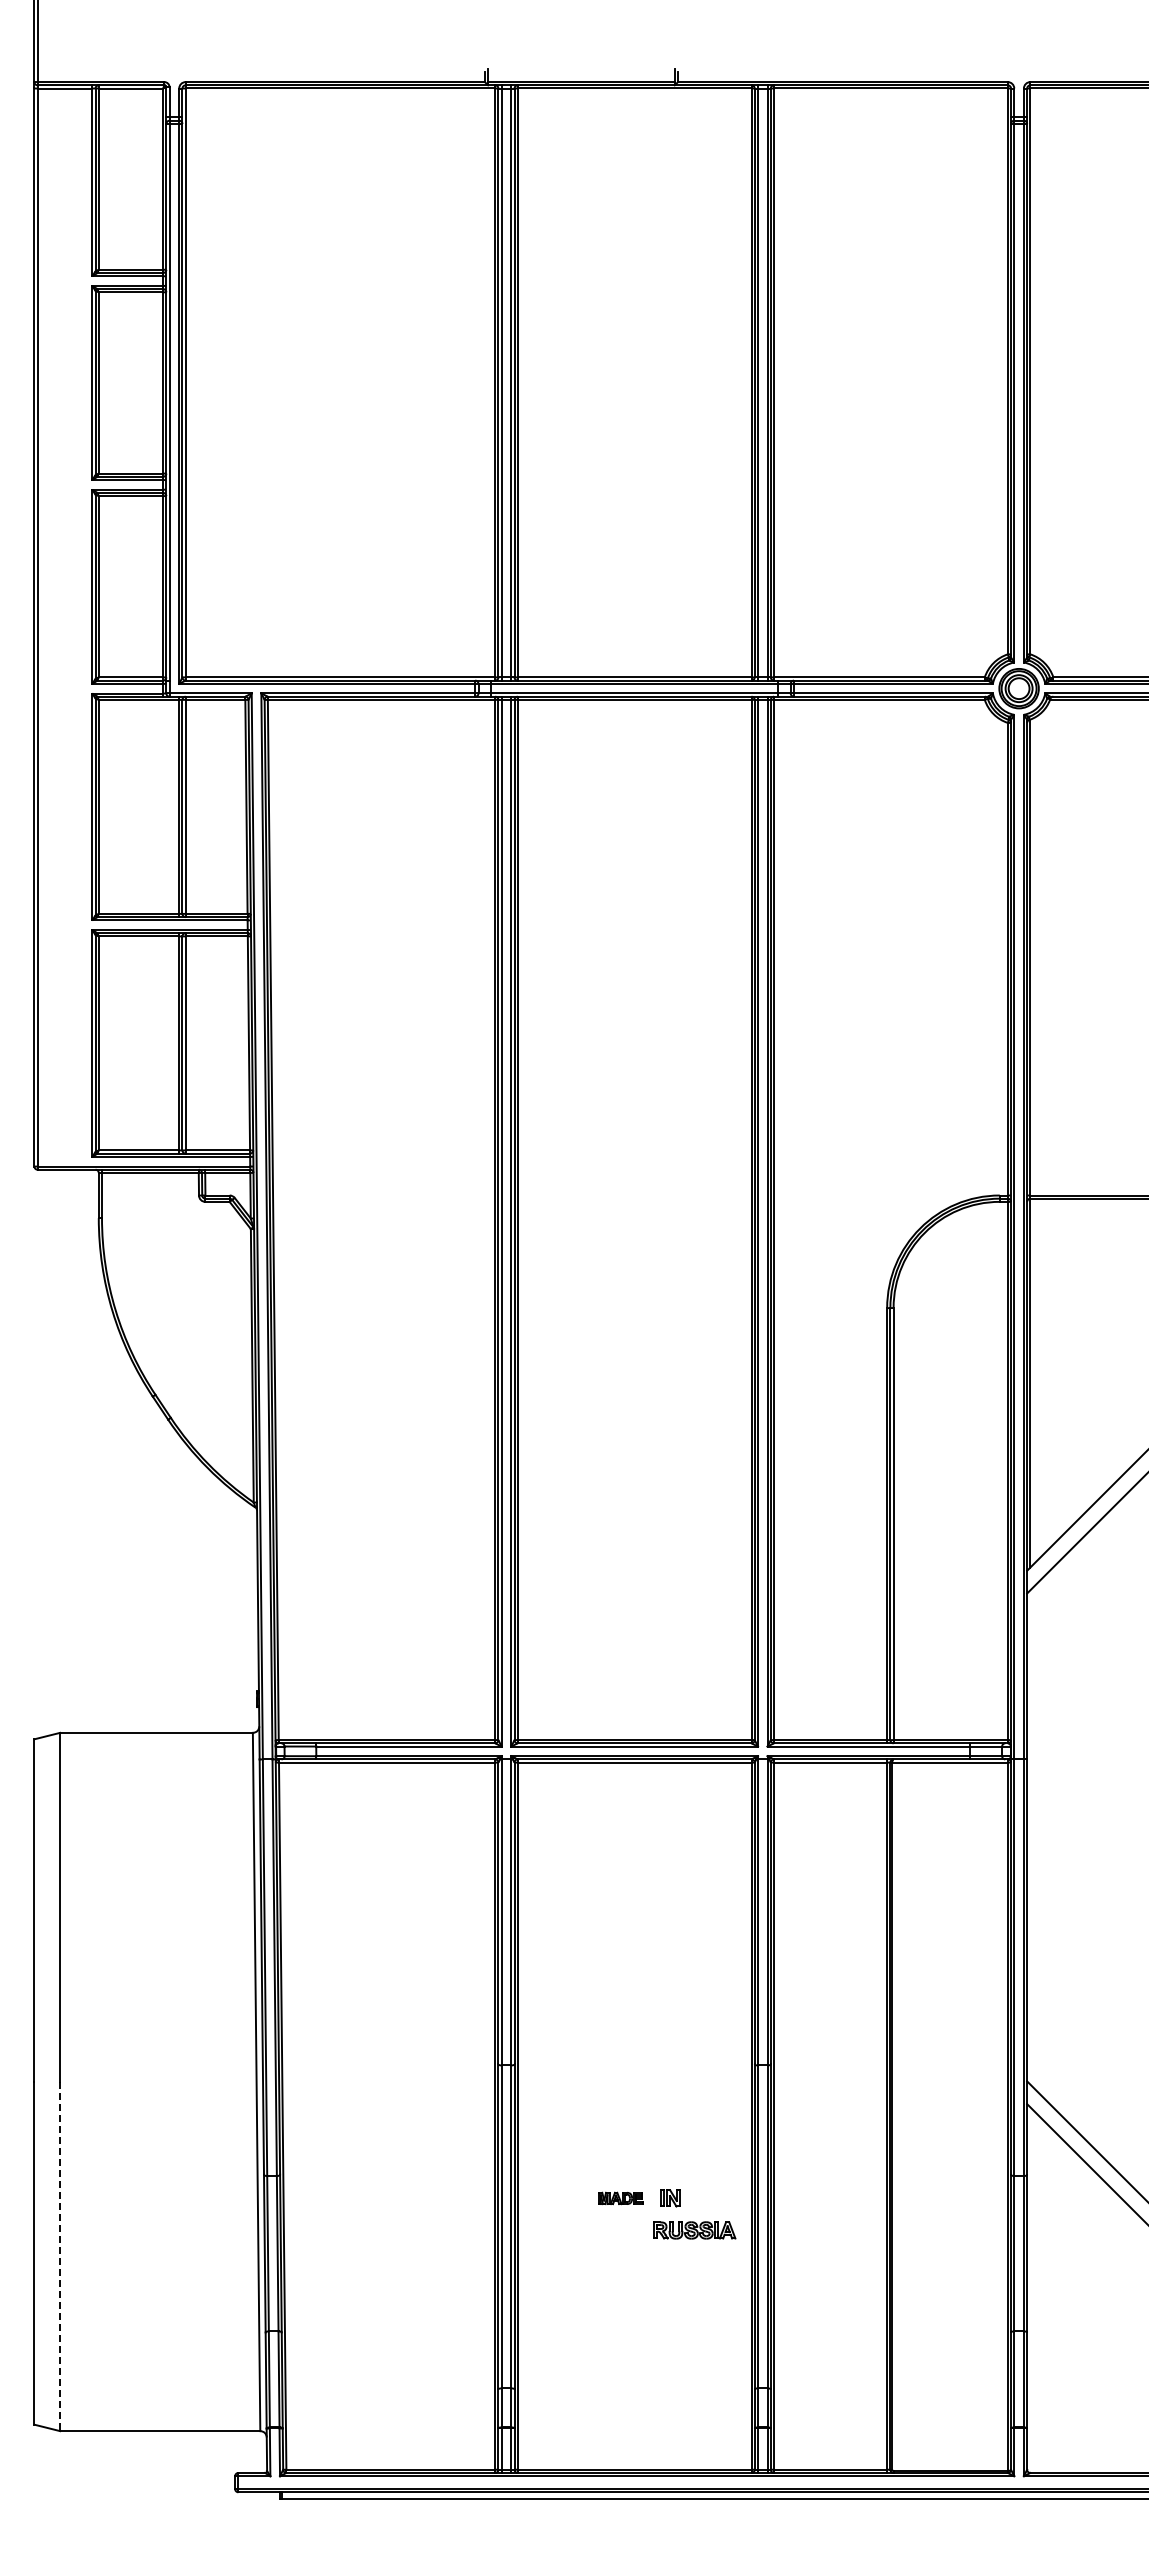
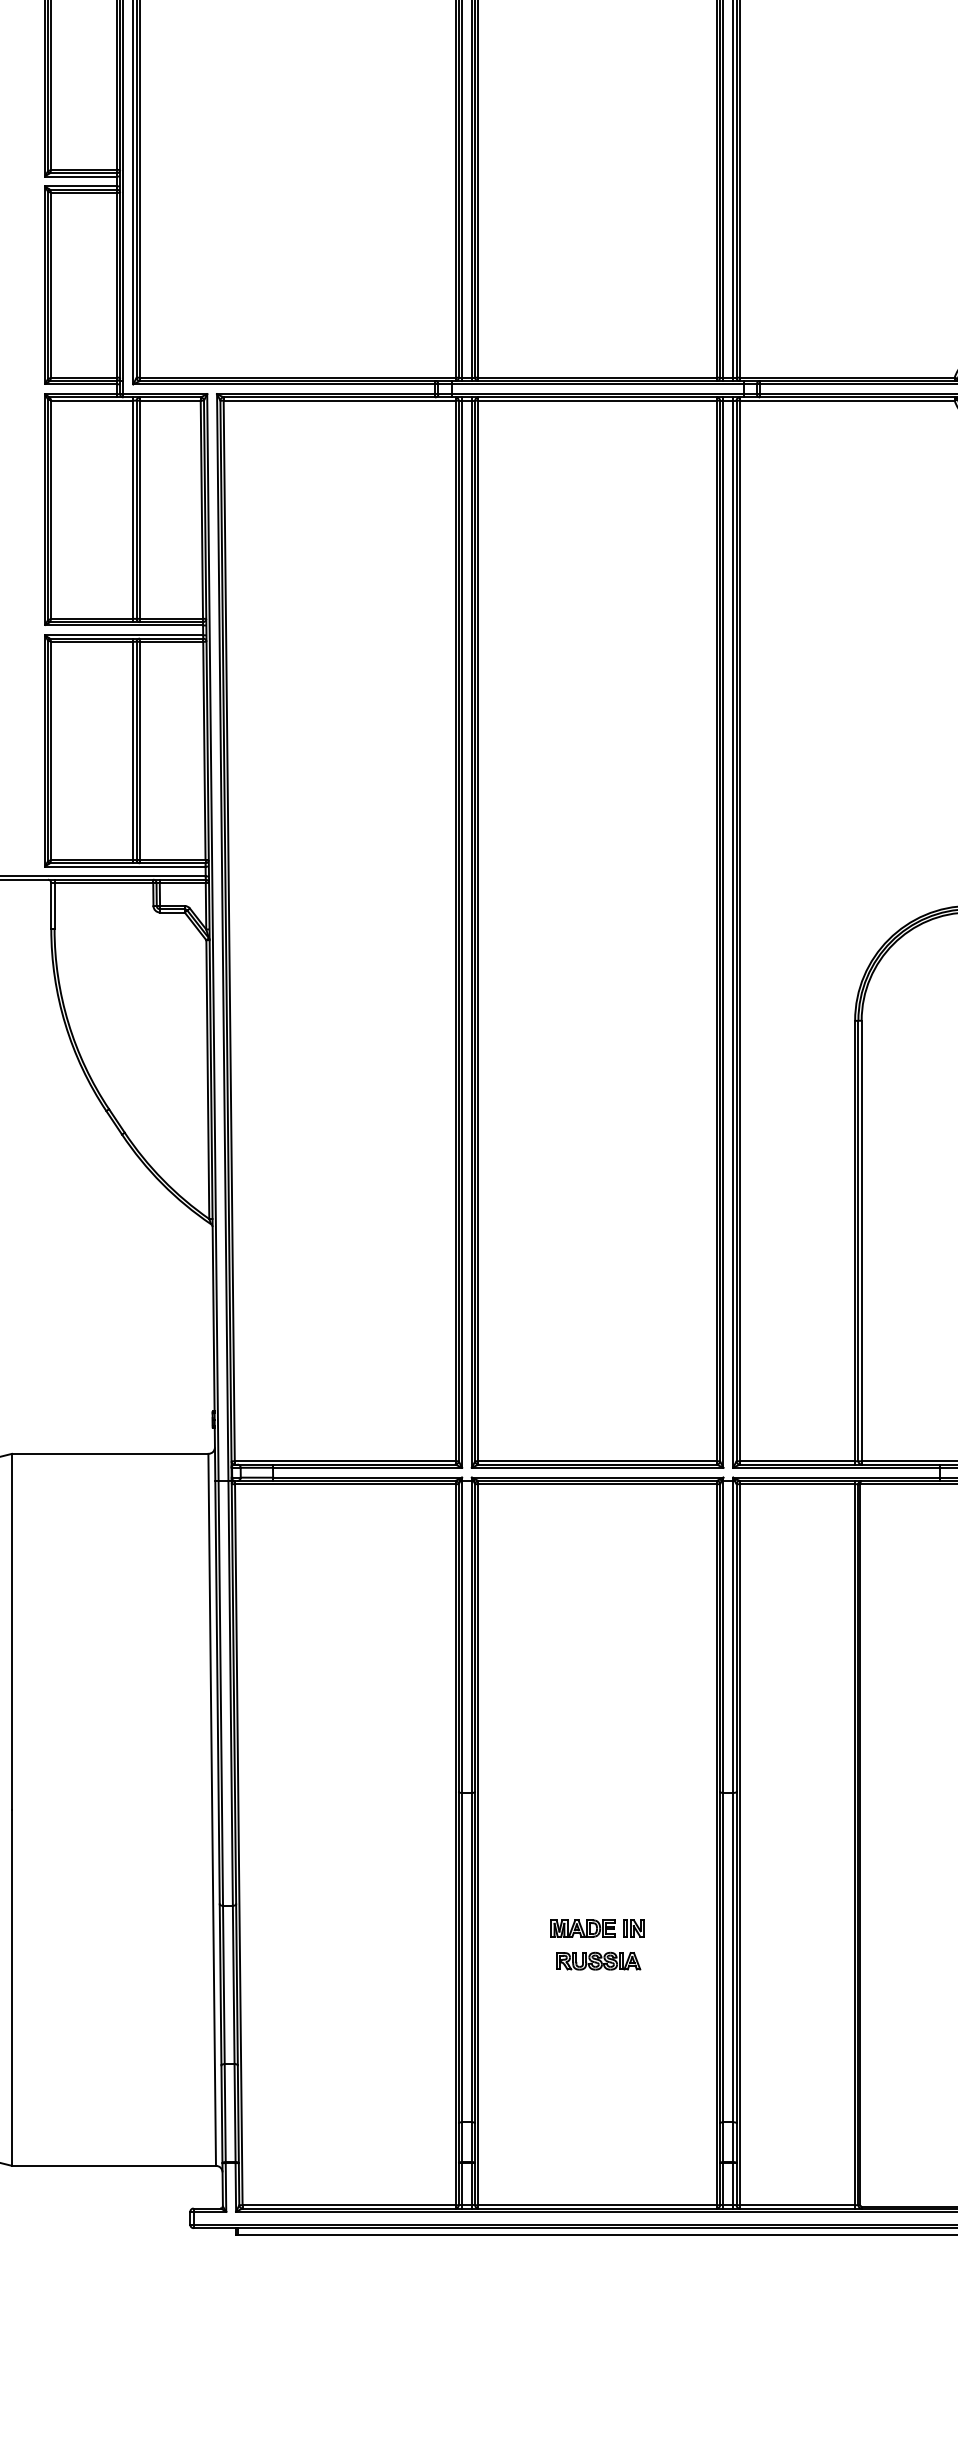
part: (620, 2198) -> (583, 1928), size x1.43
part: (694, 2230) -> (598, 1961), moved
line: (60, 2256) -> (12, 1987), dashed -> solid

